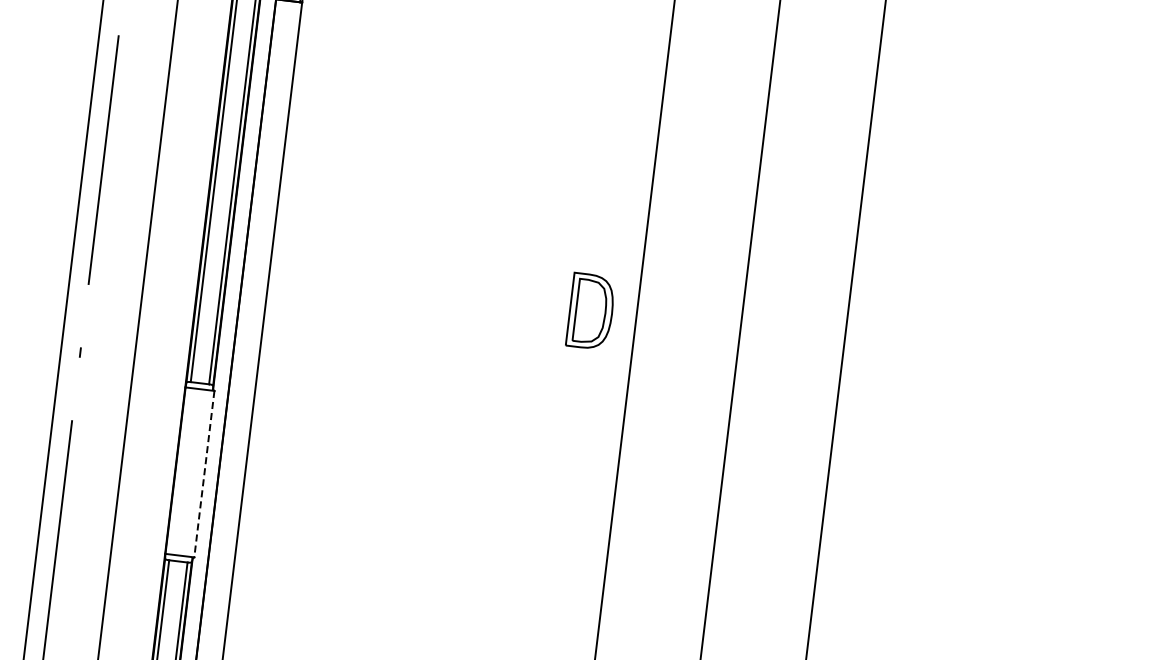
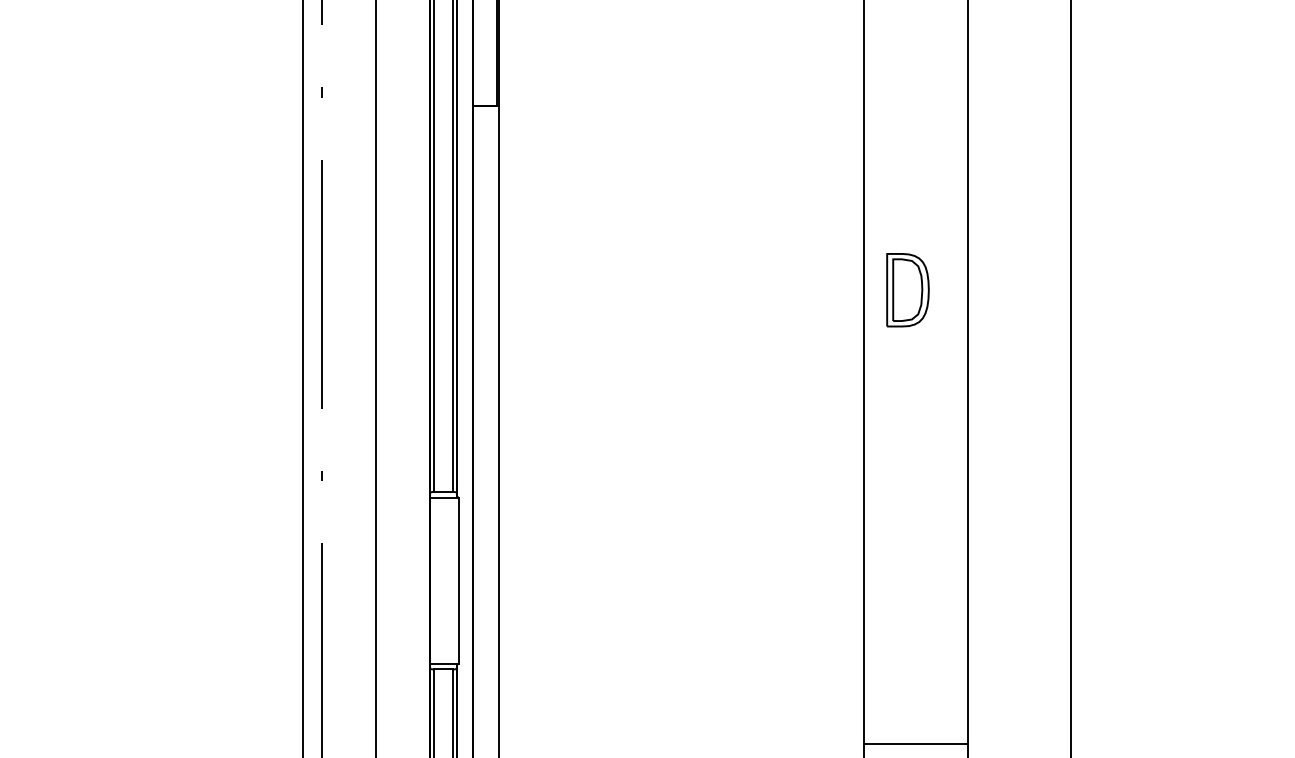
part: (590, 311) -> (907, 290), moved
line: (204, 473) -> (458, 580), dashed -> solid

